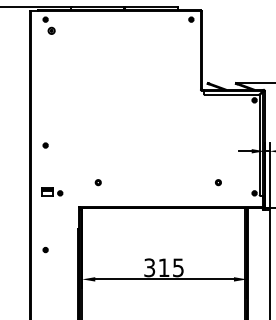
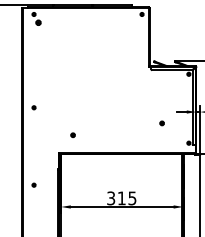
part: (218, 182) -> (162, 123), moved
part: (52, 191) -> (39, 141), removed

